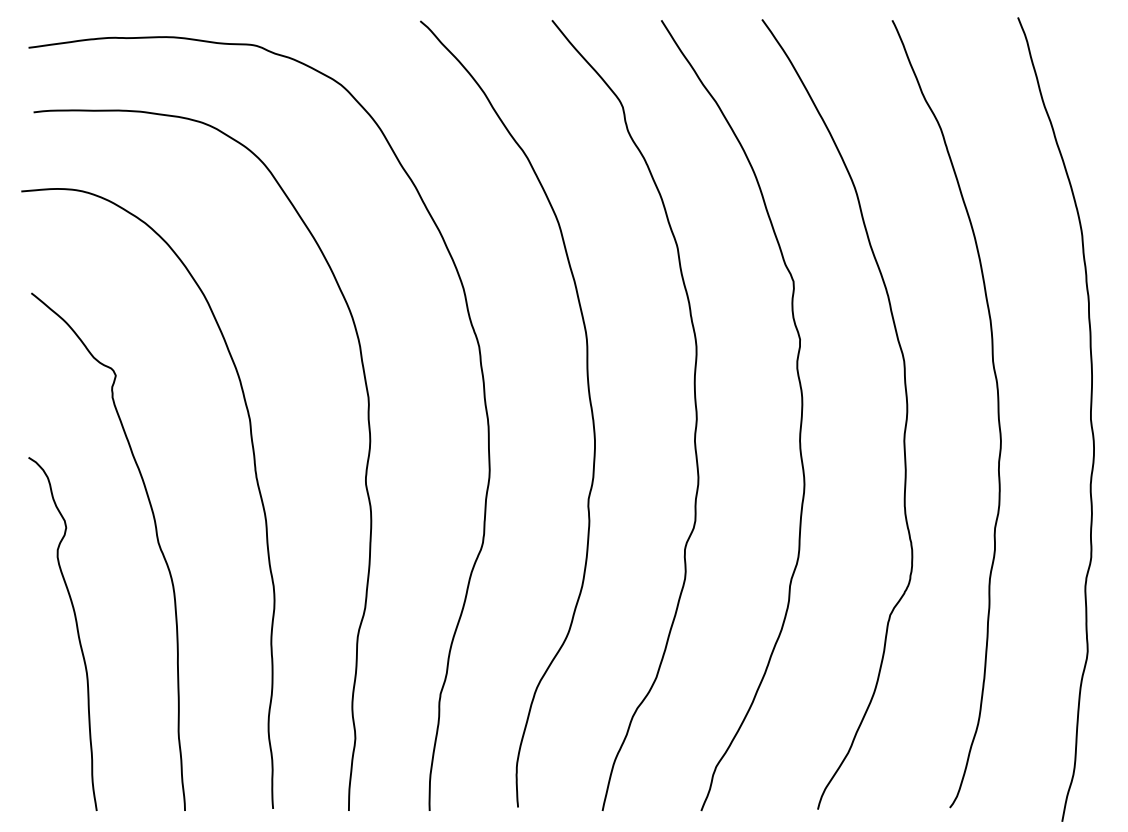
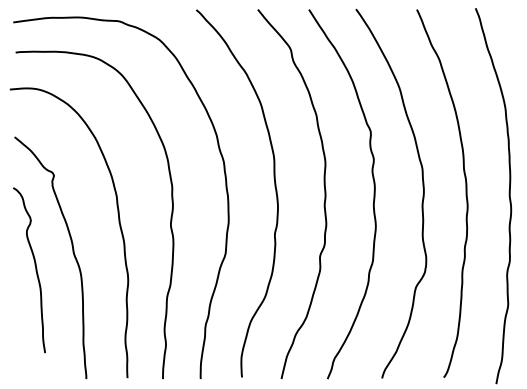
curve: (76, 634) -> (35, 270), moved

